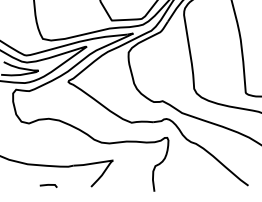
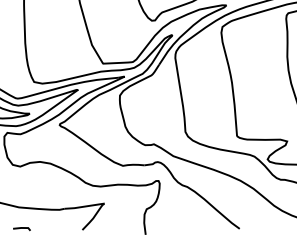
line: (48, 185) -> (21, 228), moved

